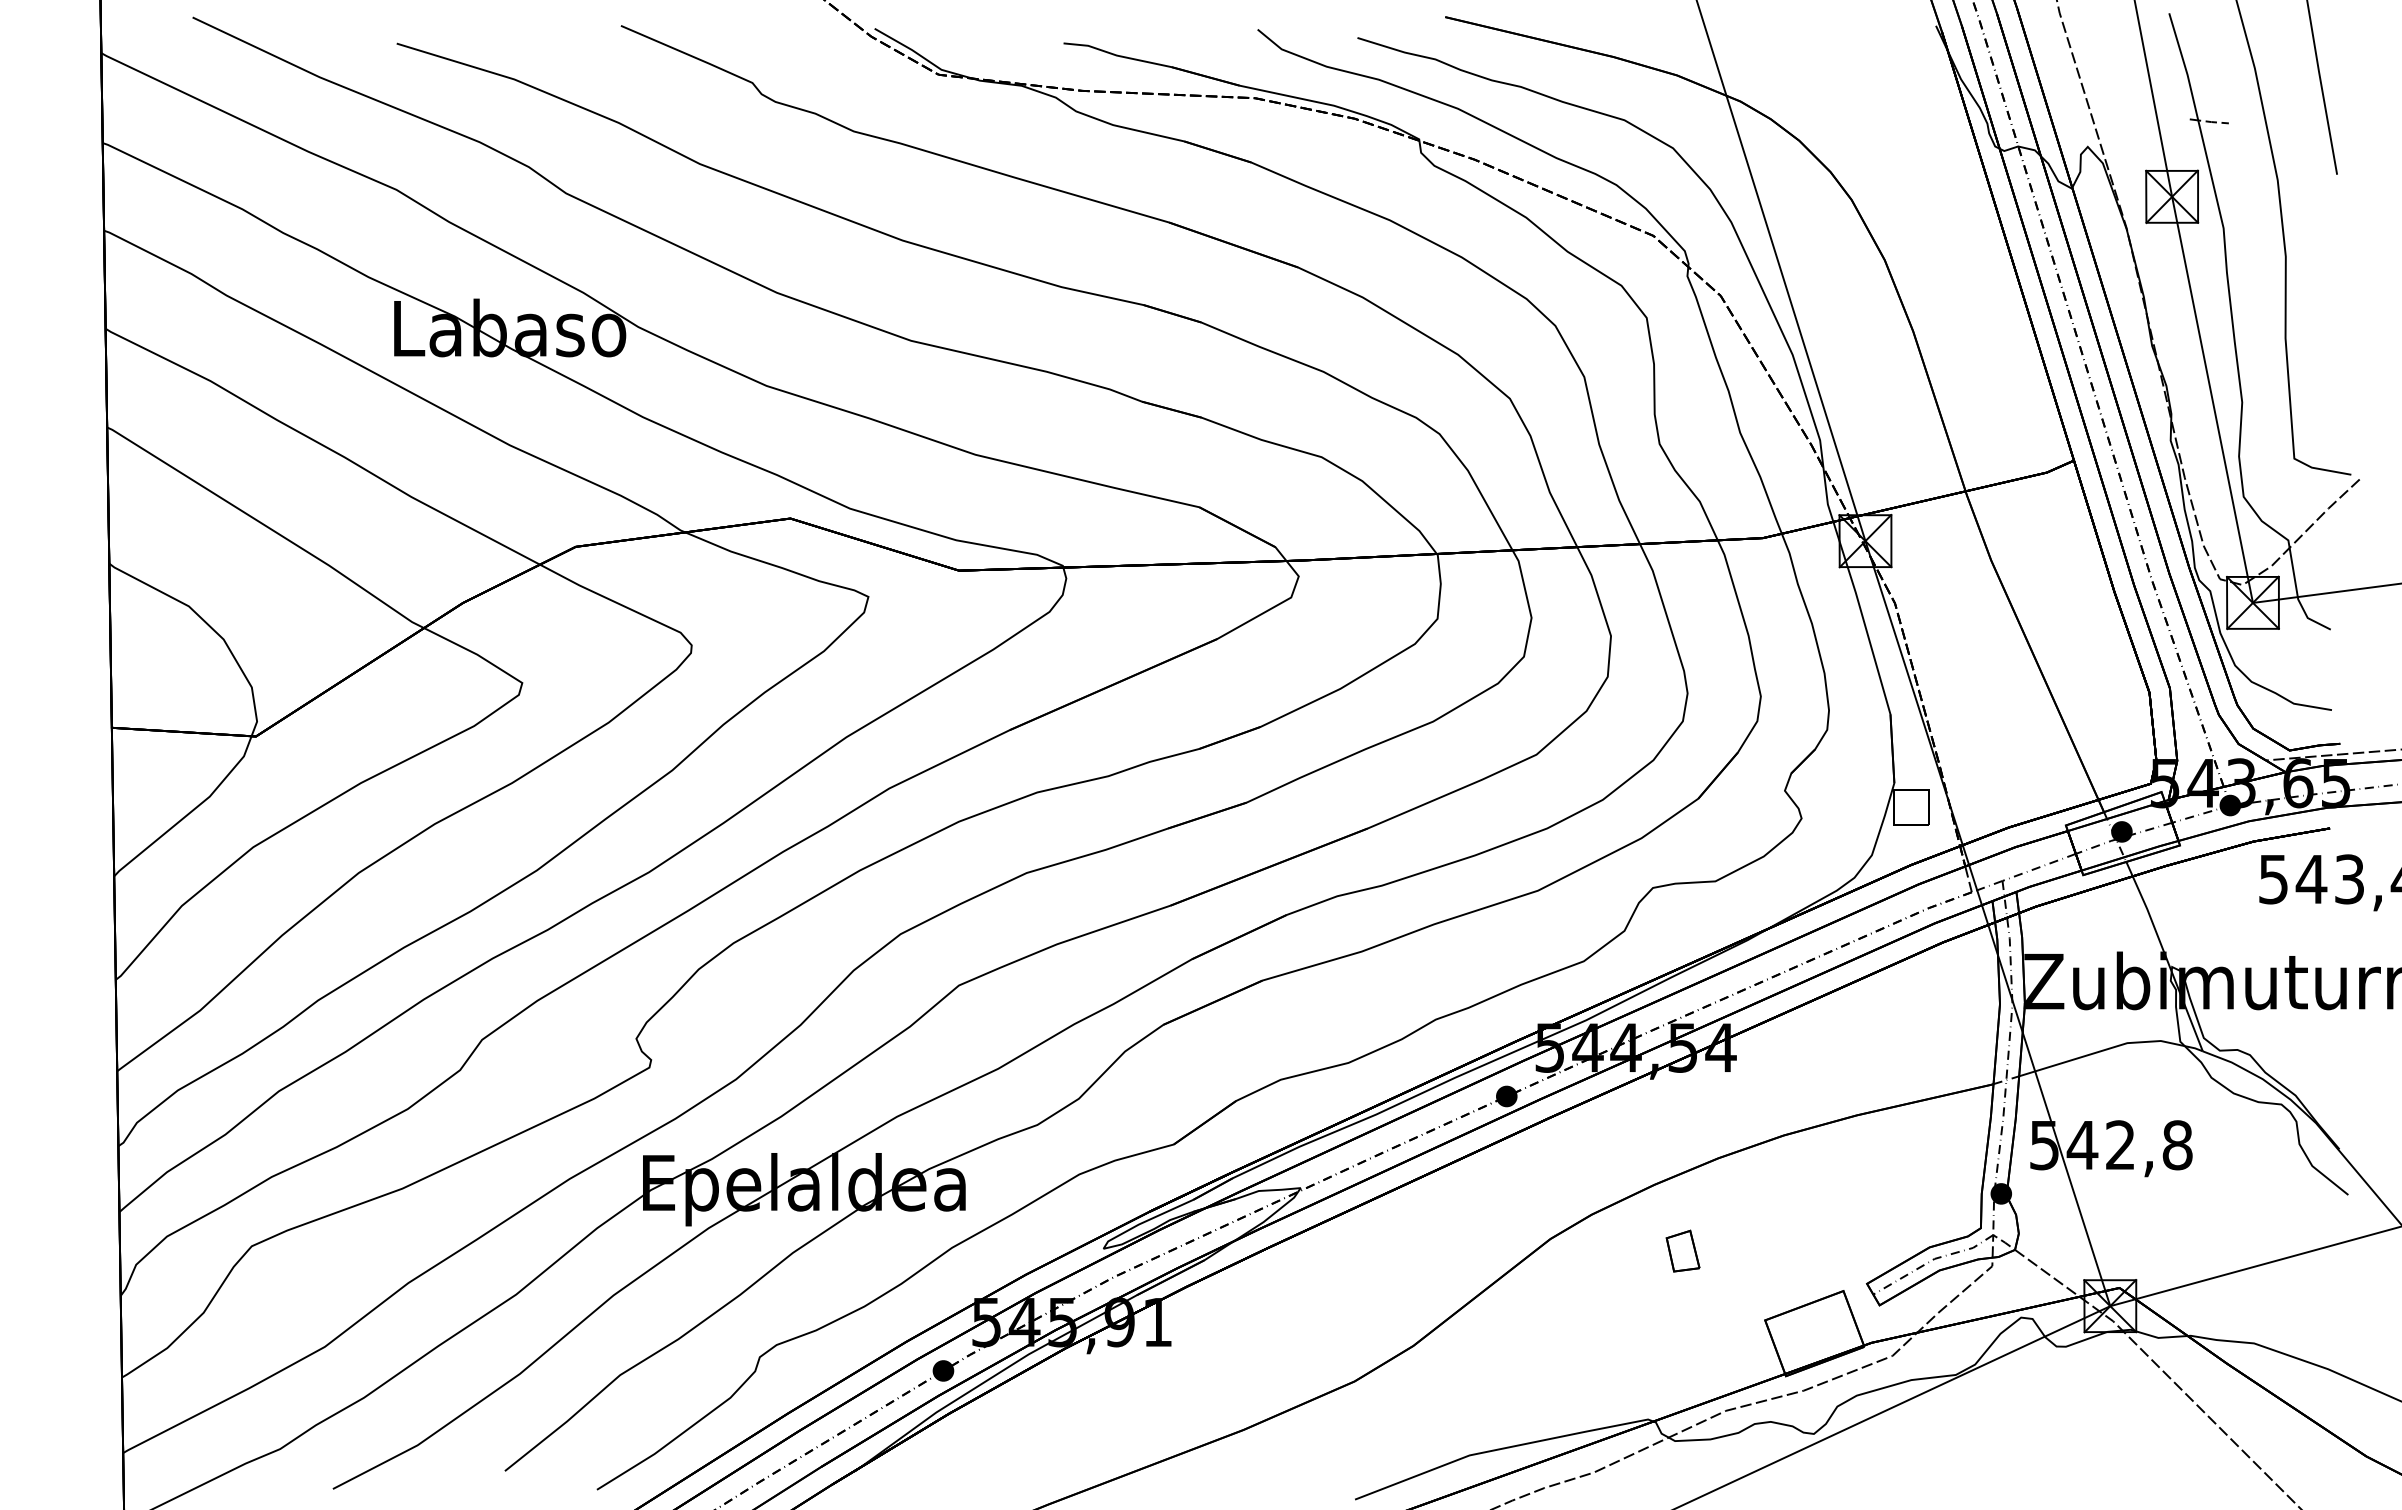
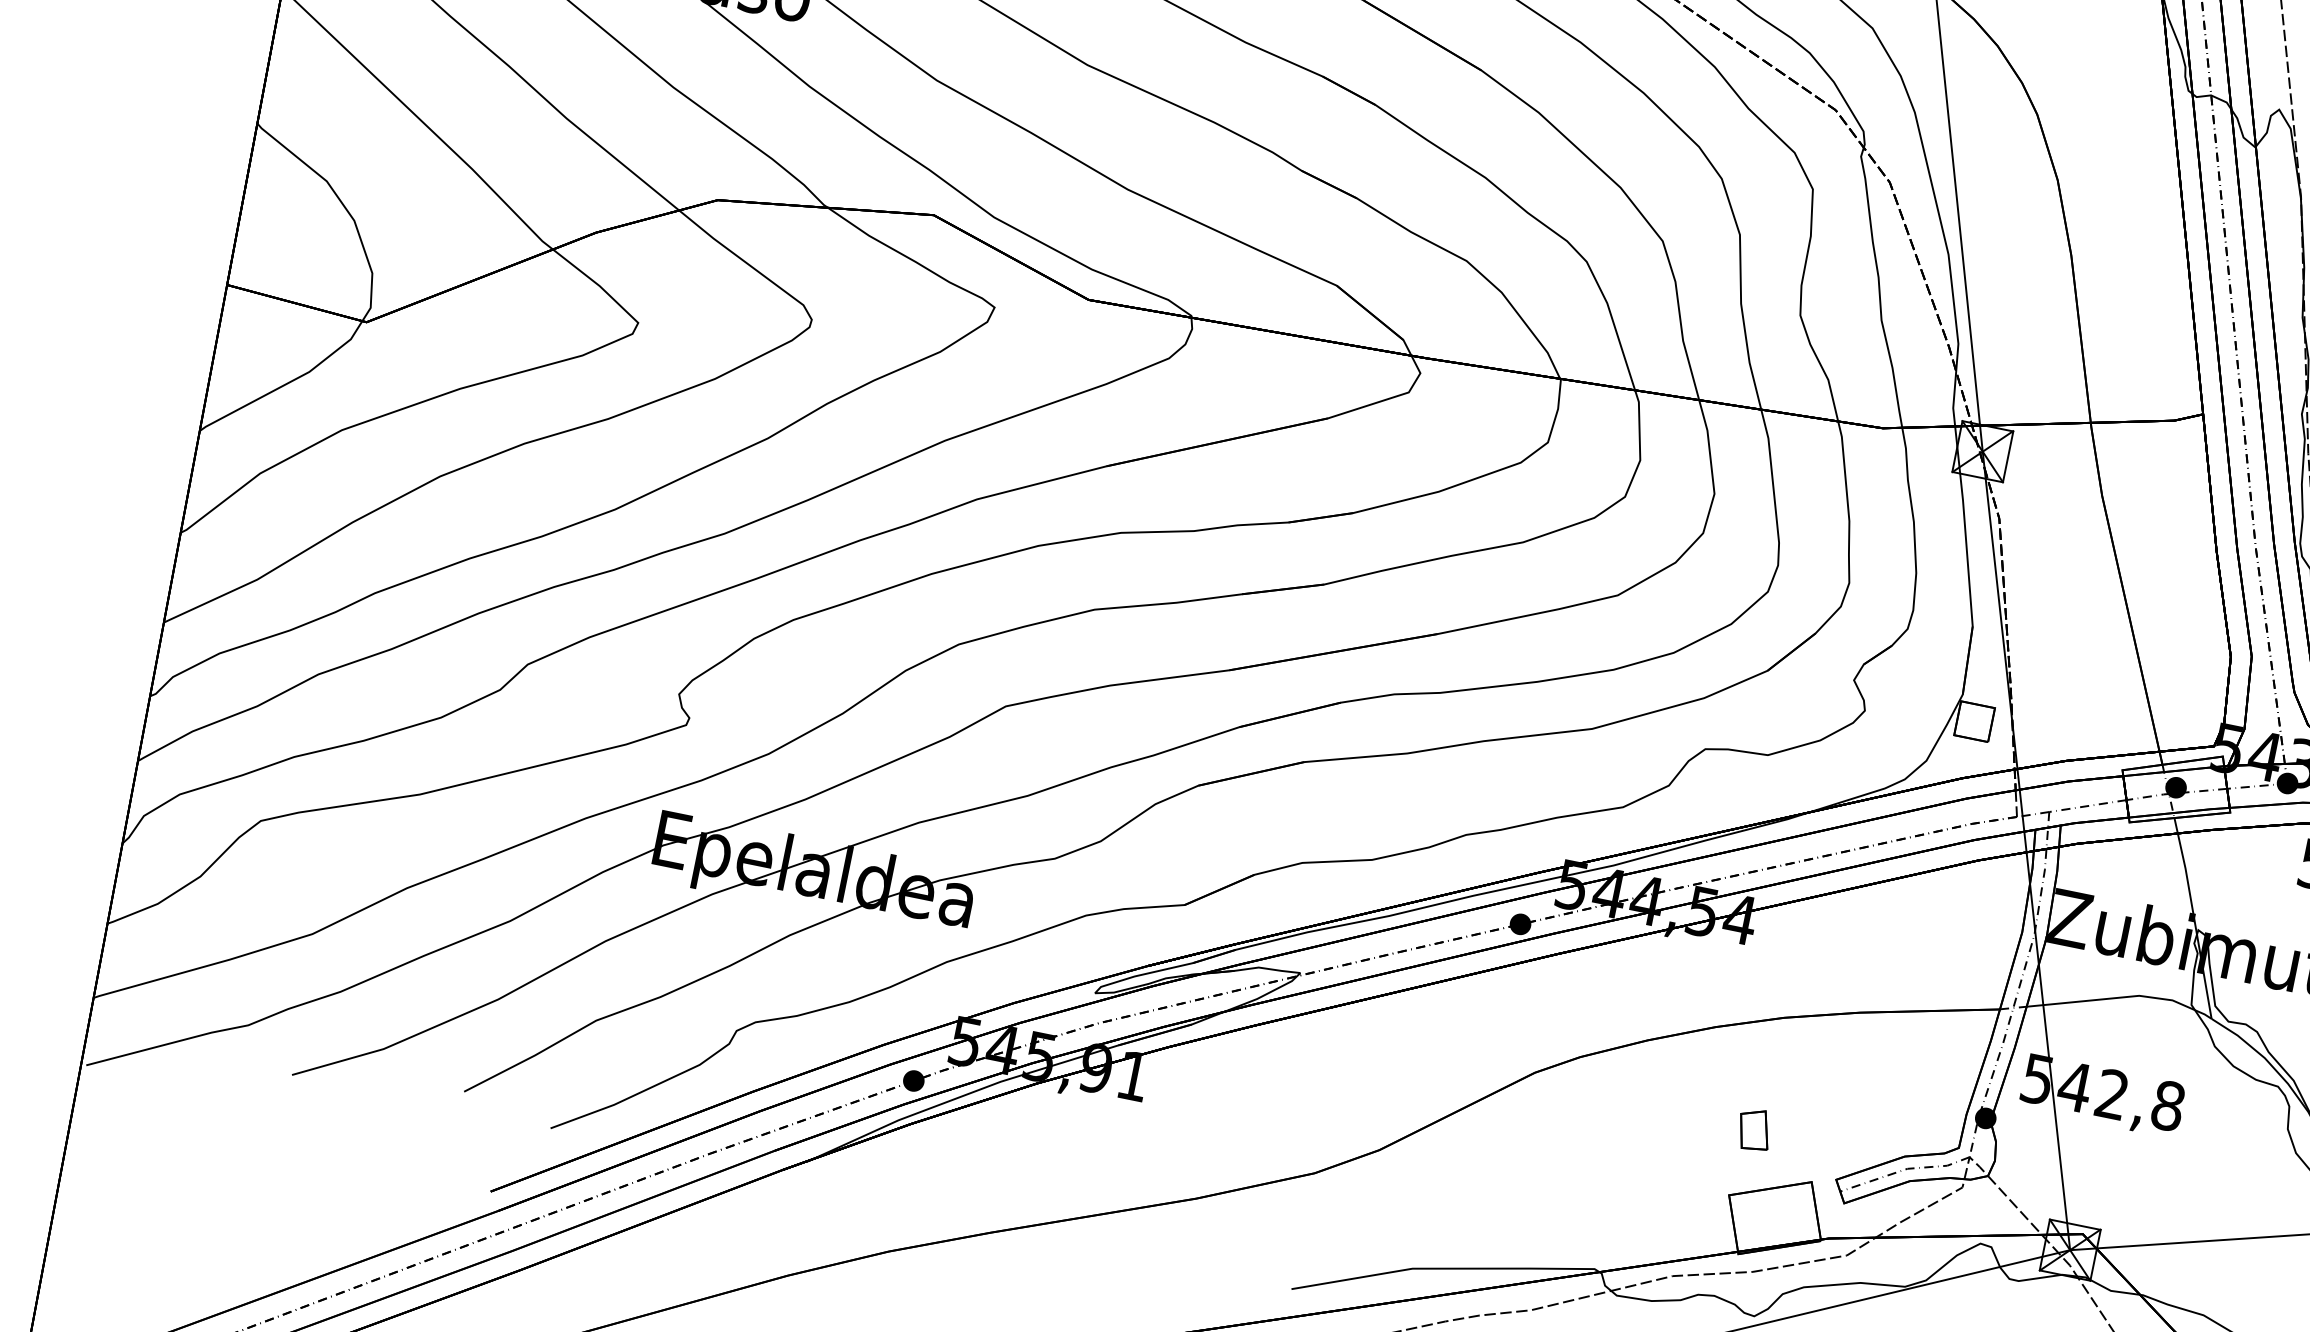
part: (1682, 1250) -> (1754, 1129), moved

